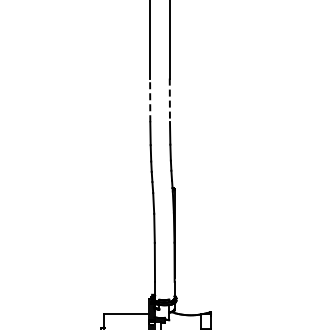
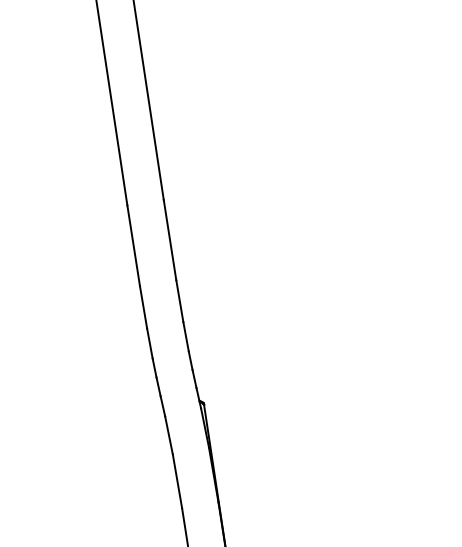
line: (150, 100) -> (134, 245), dashed -> solid
line: (169, 100) -> (169, 240), dashed -> solid

